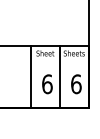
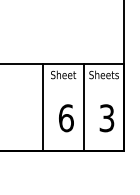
text: (75, 84) -> (106, 118), 6 -> 3

